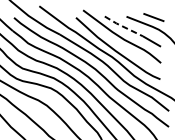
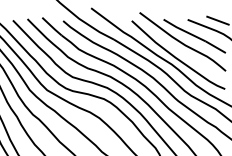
line: (123, 27) -> (184, 31), dashed -> solid

